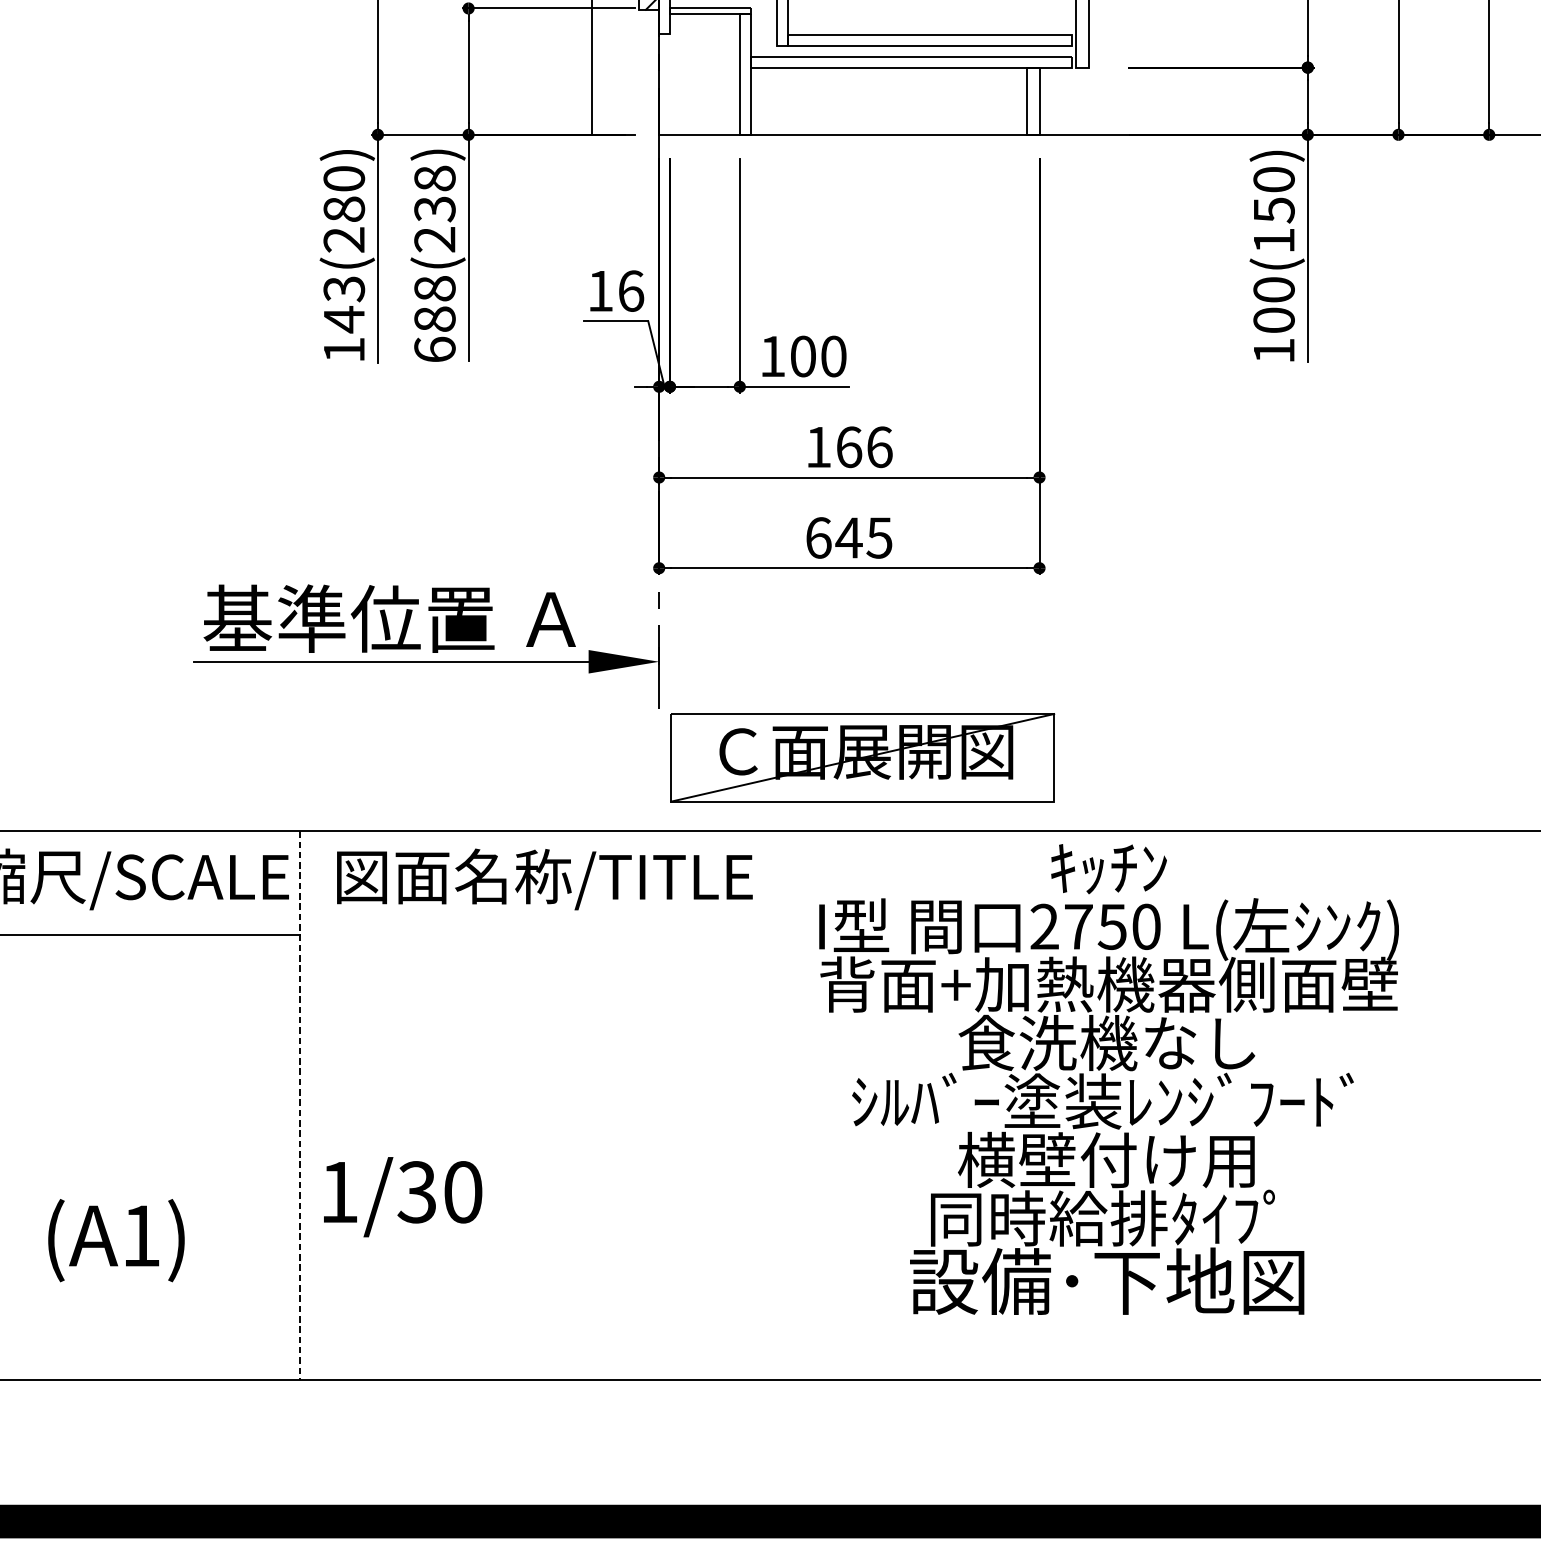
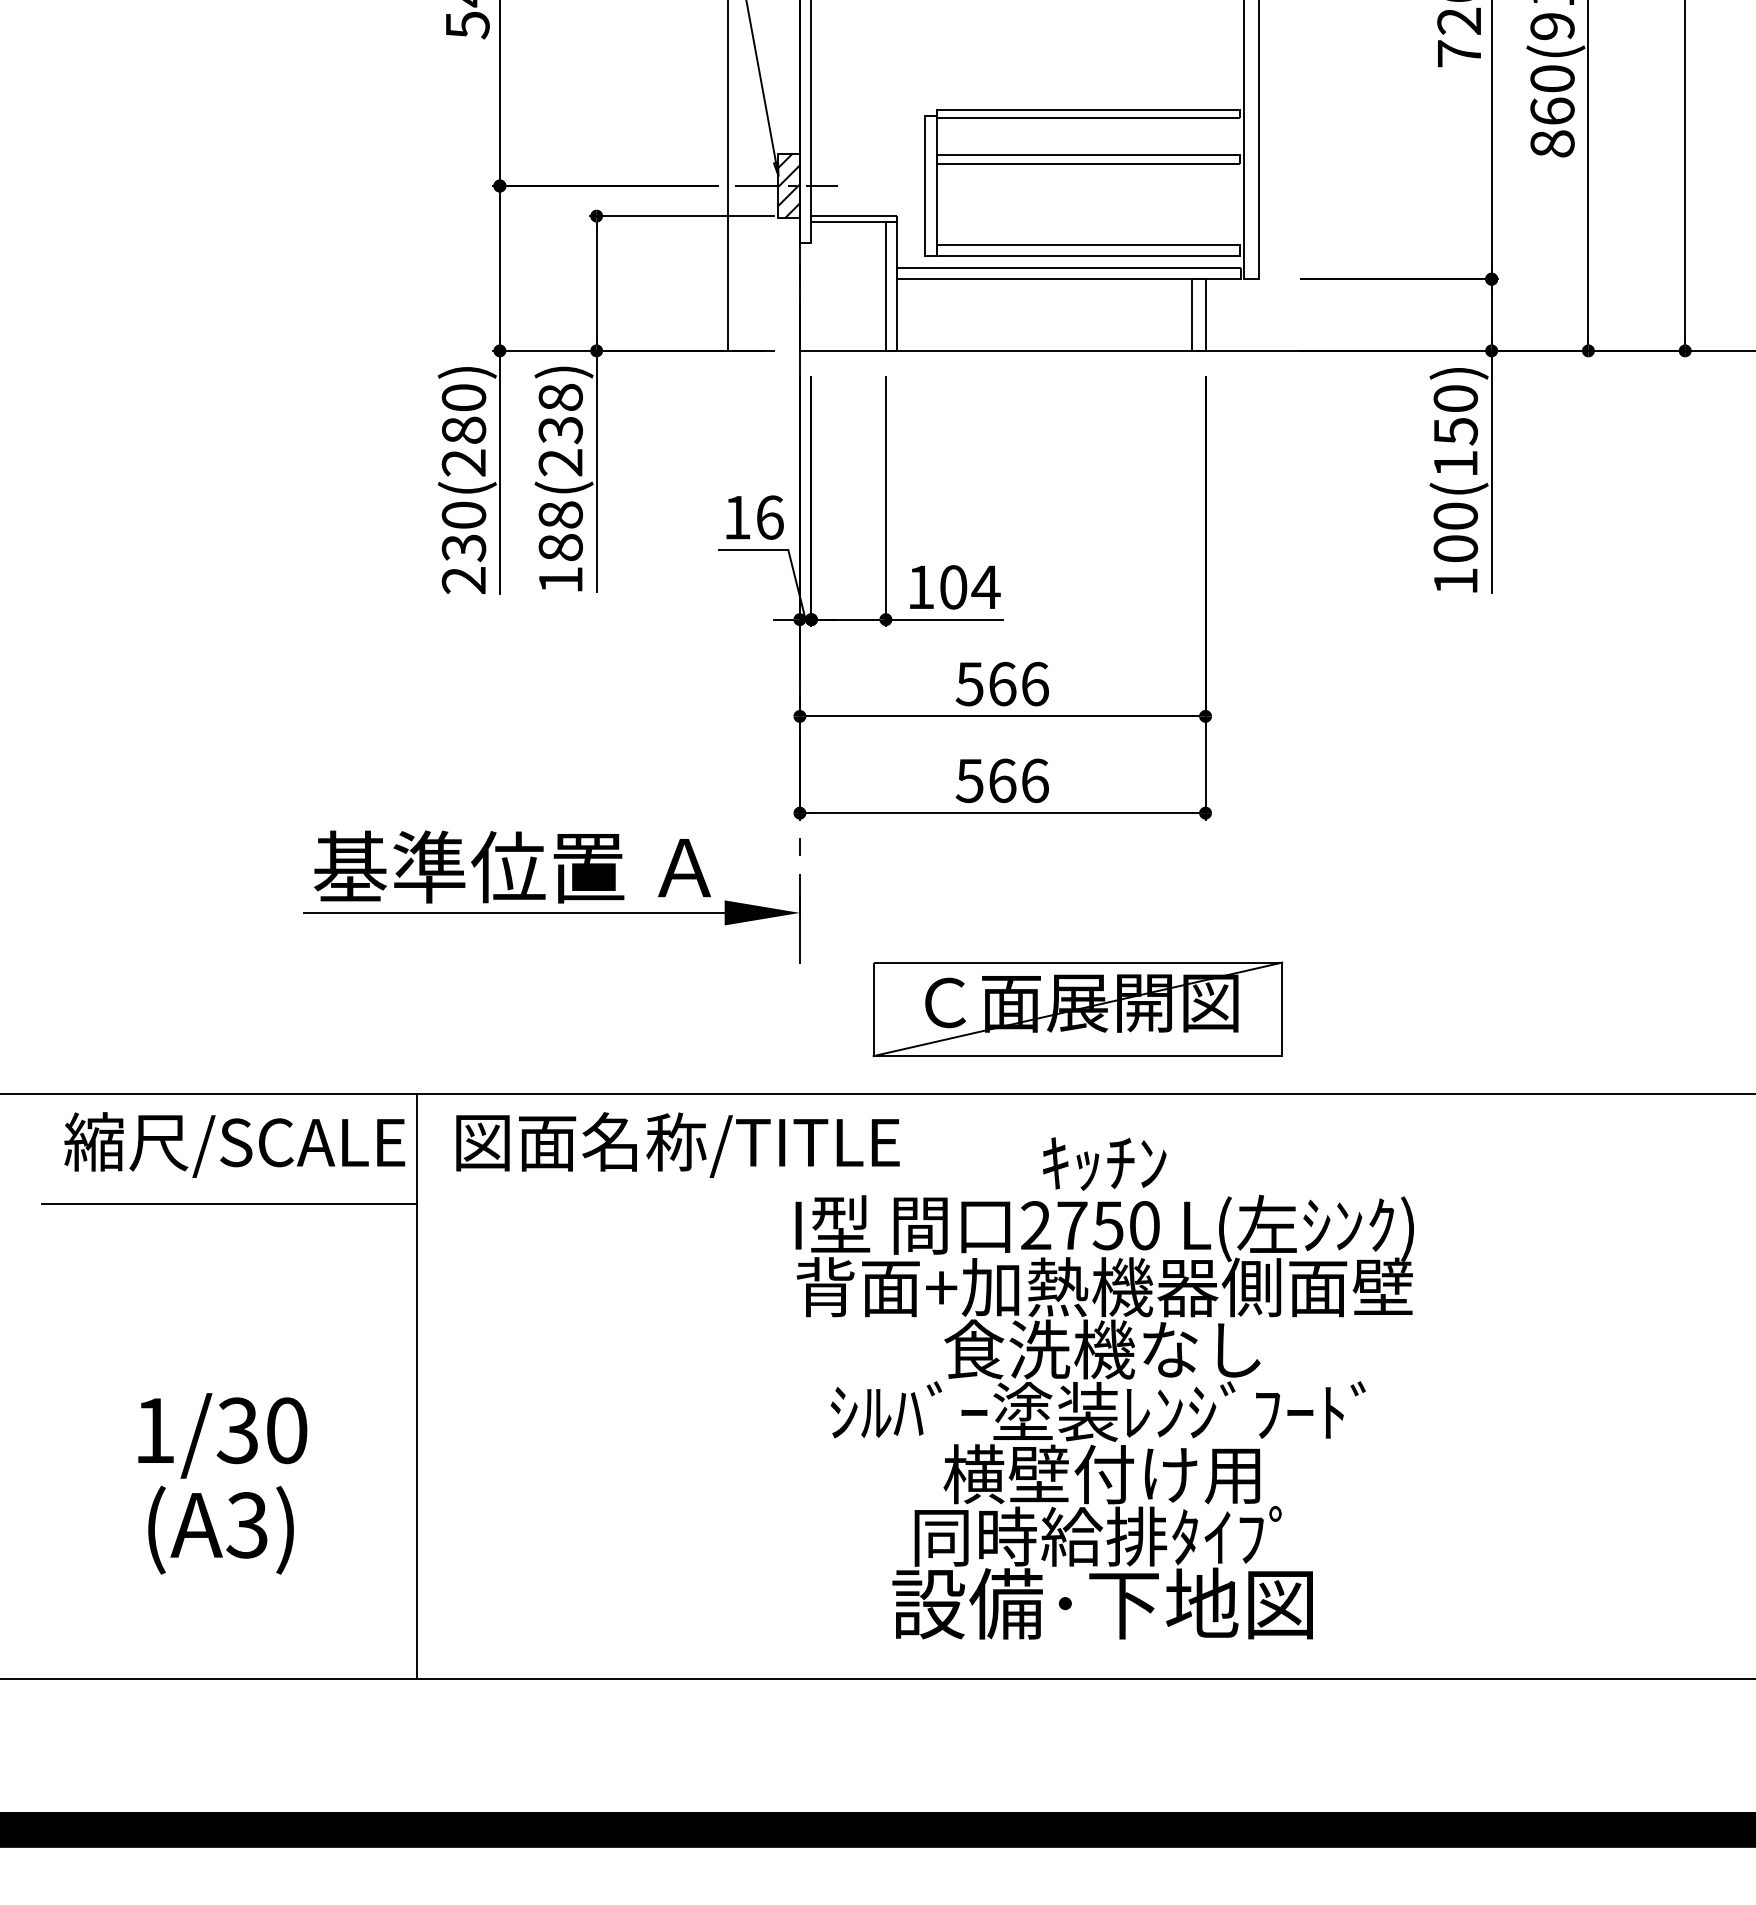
text: (343, 319) -> (463, 547), 143(280) -> 230(280)
text: (434, 349) -> (560, 579), 688(238) -> 188(238)
text: (833, 356) -> (985, 587), 100 -> 104
text: (818, 447) -> (969, 684), 166 -> 566
text: (848, 537) -> (1001, 780), 645 -> 566
part: (862, 757) -> (1077, 1009), moved
text: (1108, 1079) -> (1104, 1388), moved
line: (299, 1105) -> (416, 1386), dashed -> solid
text: (402, 1196) -> (222, 1435), moved
text: (140, 1236) -> (246, 1525), (A1) -> (A3)

